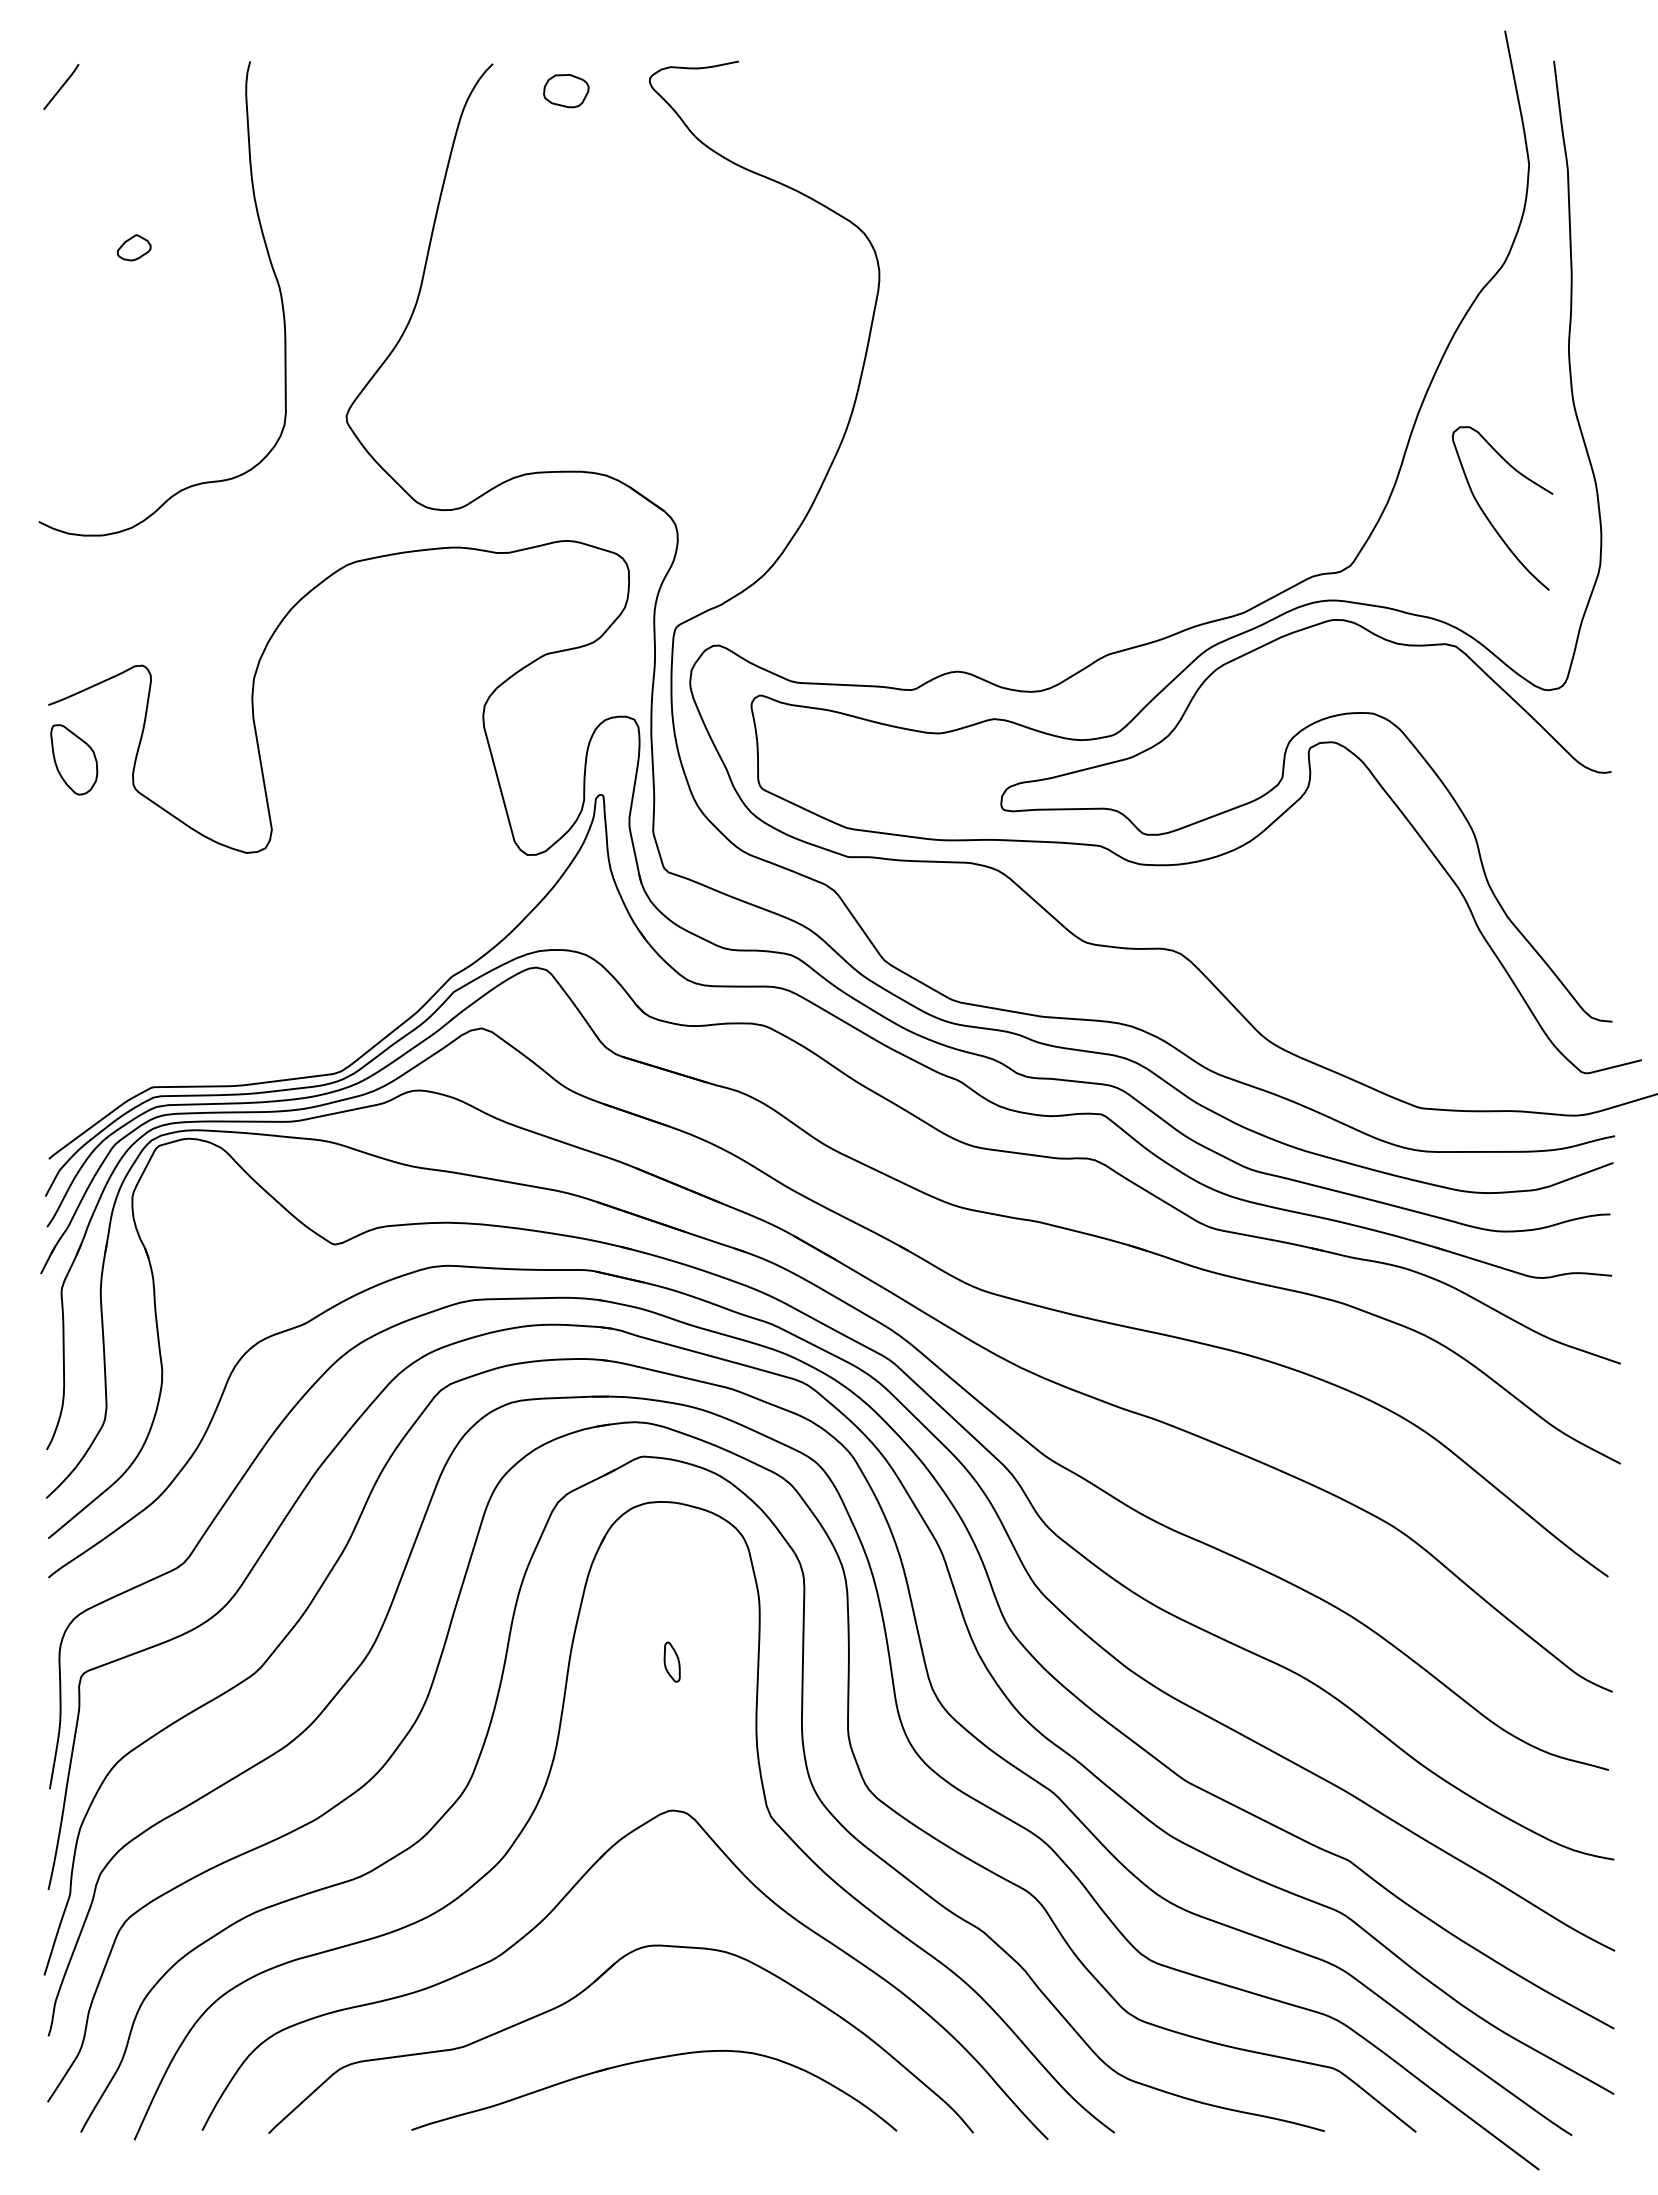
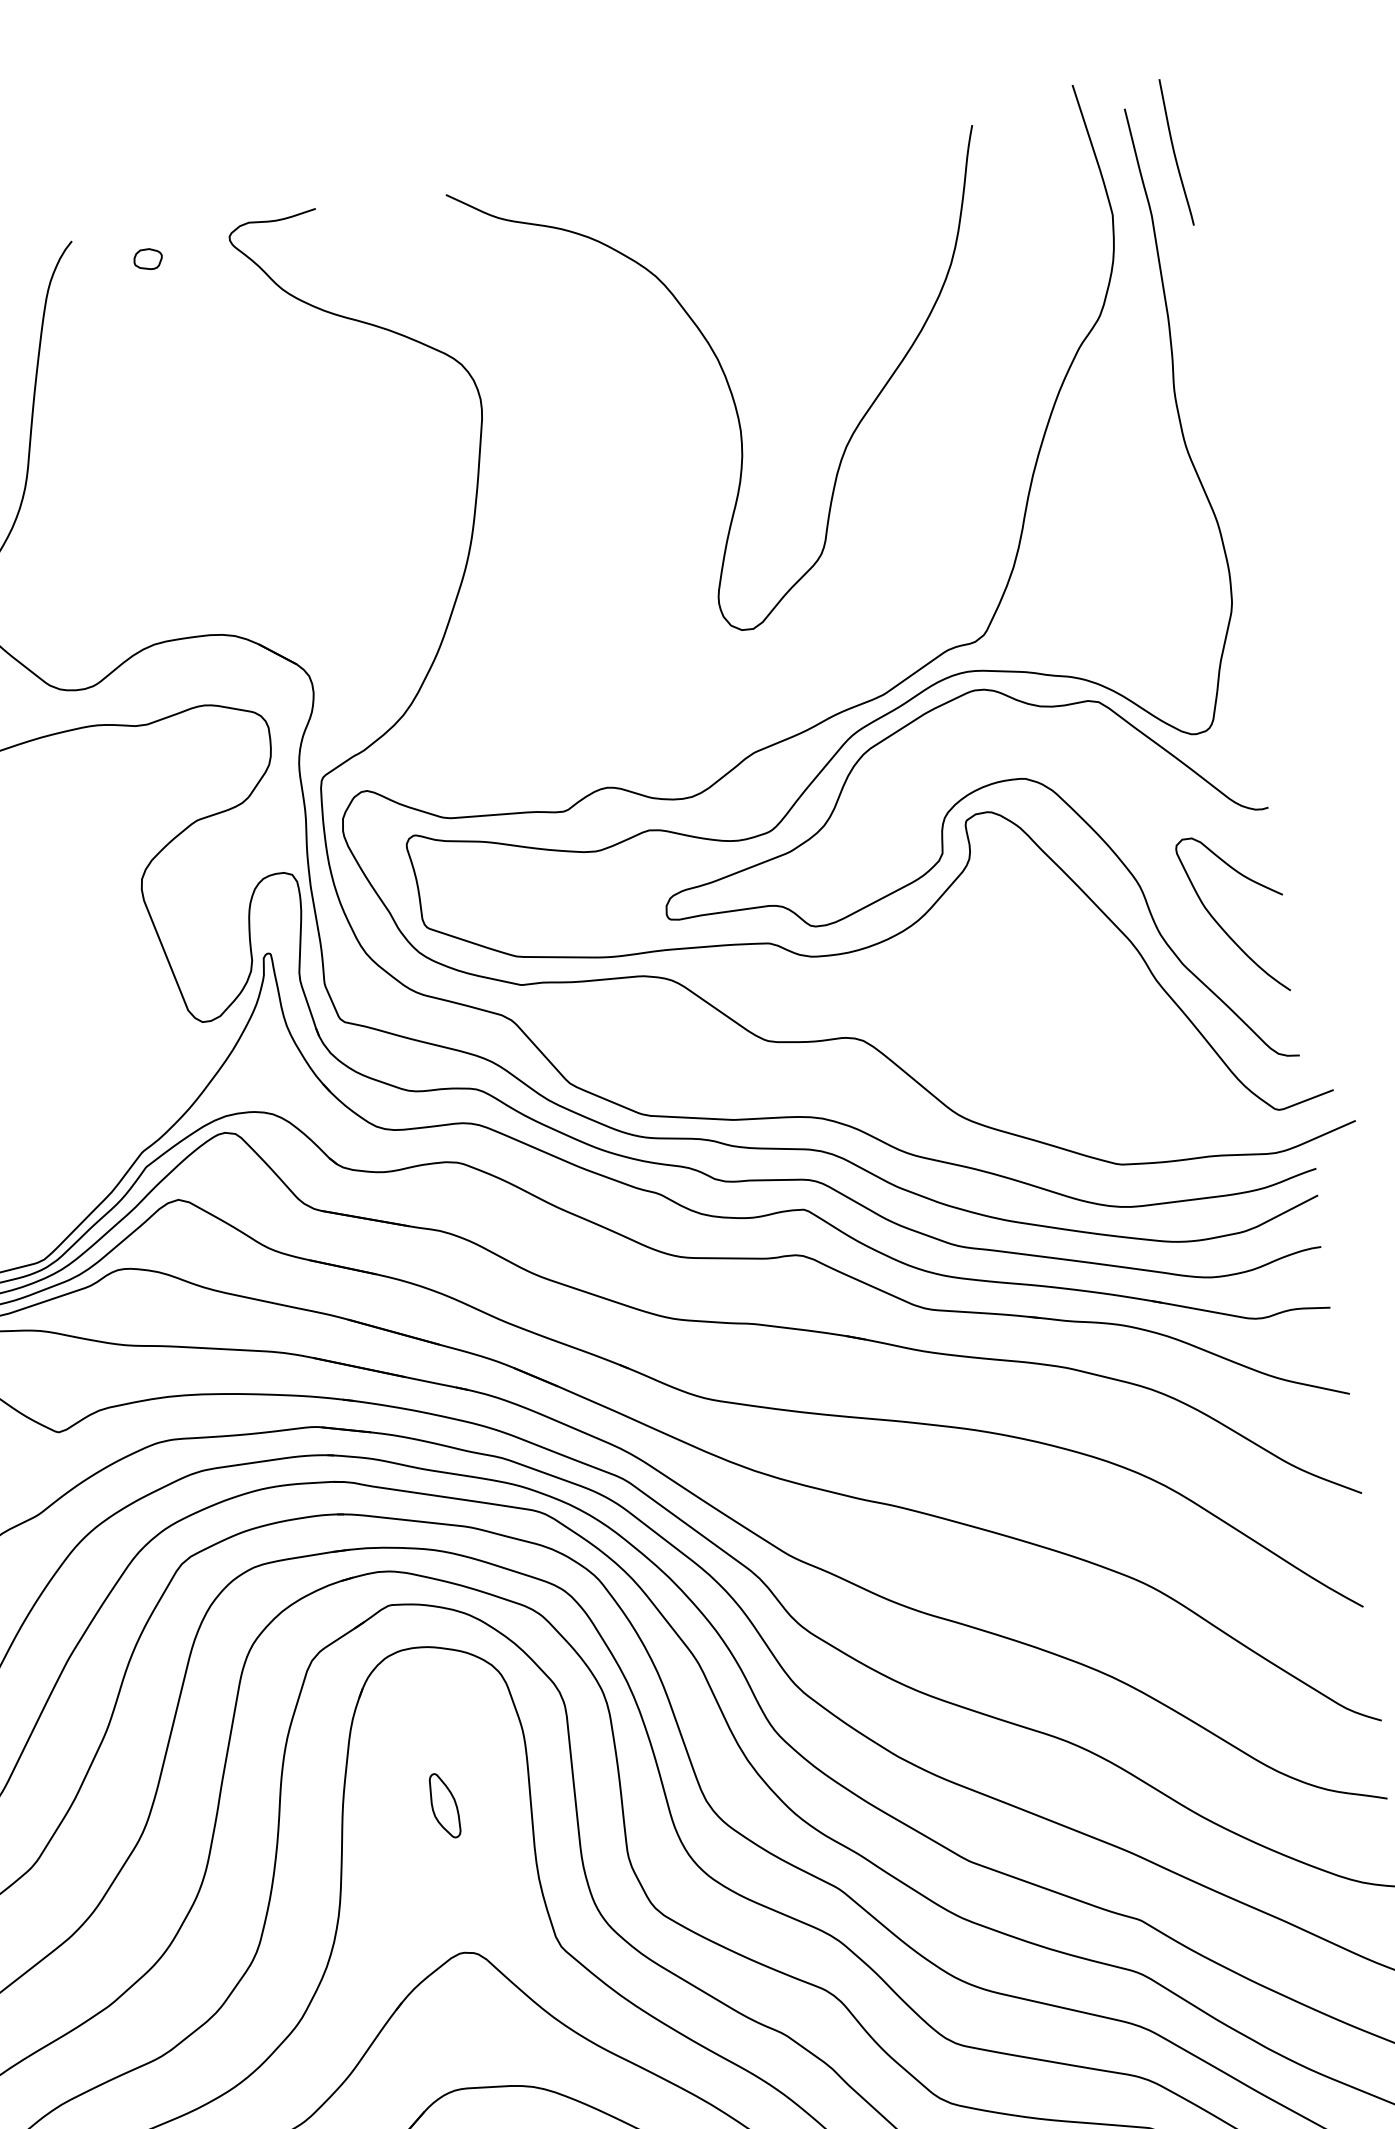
part: (566, 91) -> (148, 259), size x0.62
curve: (1598, 110) -> (1174, 152), added
curve: (1130, 296) -> (733, 394), added
curve: (1487, 516) -> (1220, 924), moved
part: (671, 1661) -> (443, 1805), size x1.67

